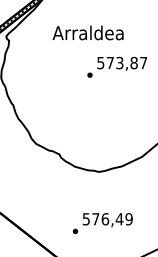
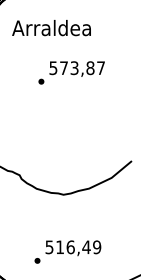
text: (87, 32) -> (50, 27), moved
text: (117, 66) -> (71, 71), moved
text: (95, 219) -> (59, 247), 576,49 -> 516,49

